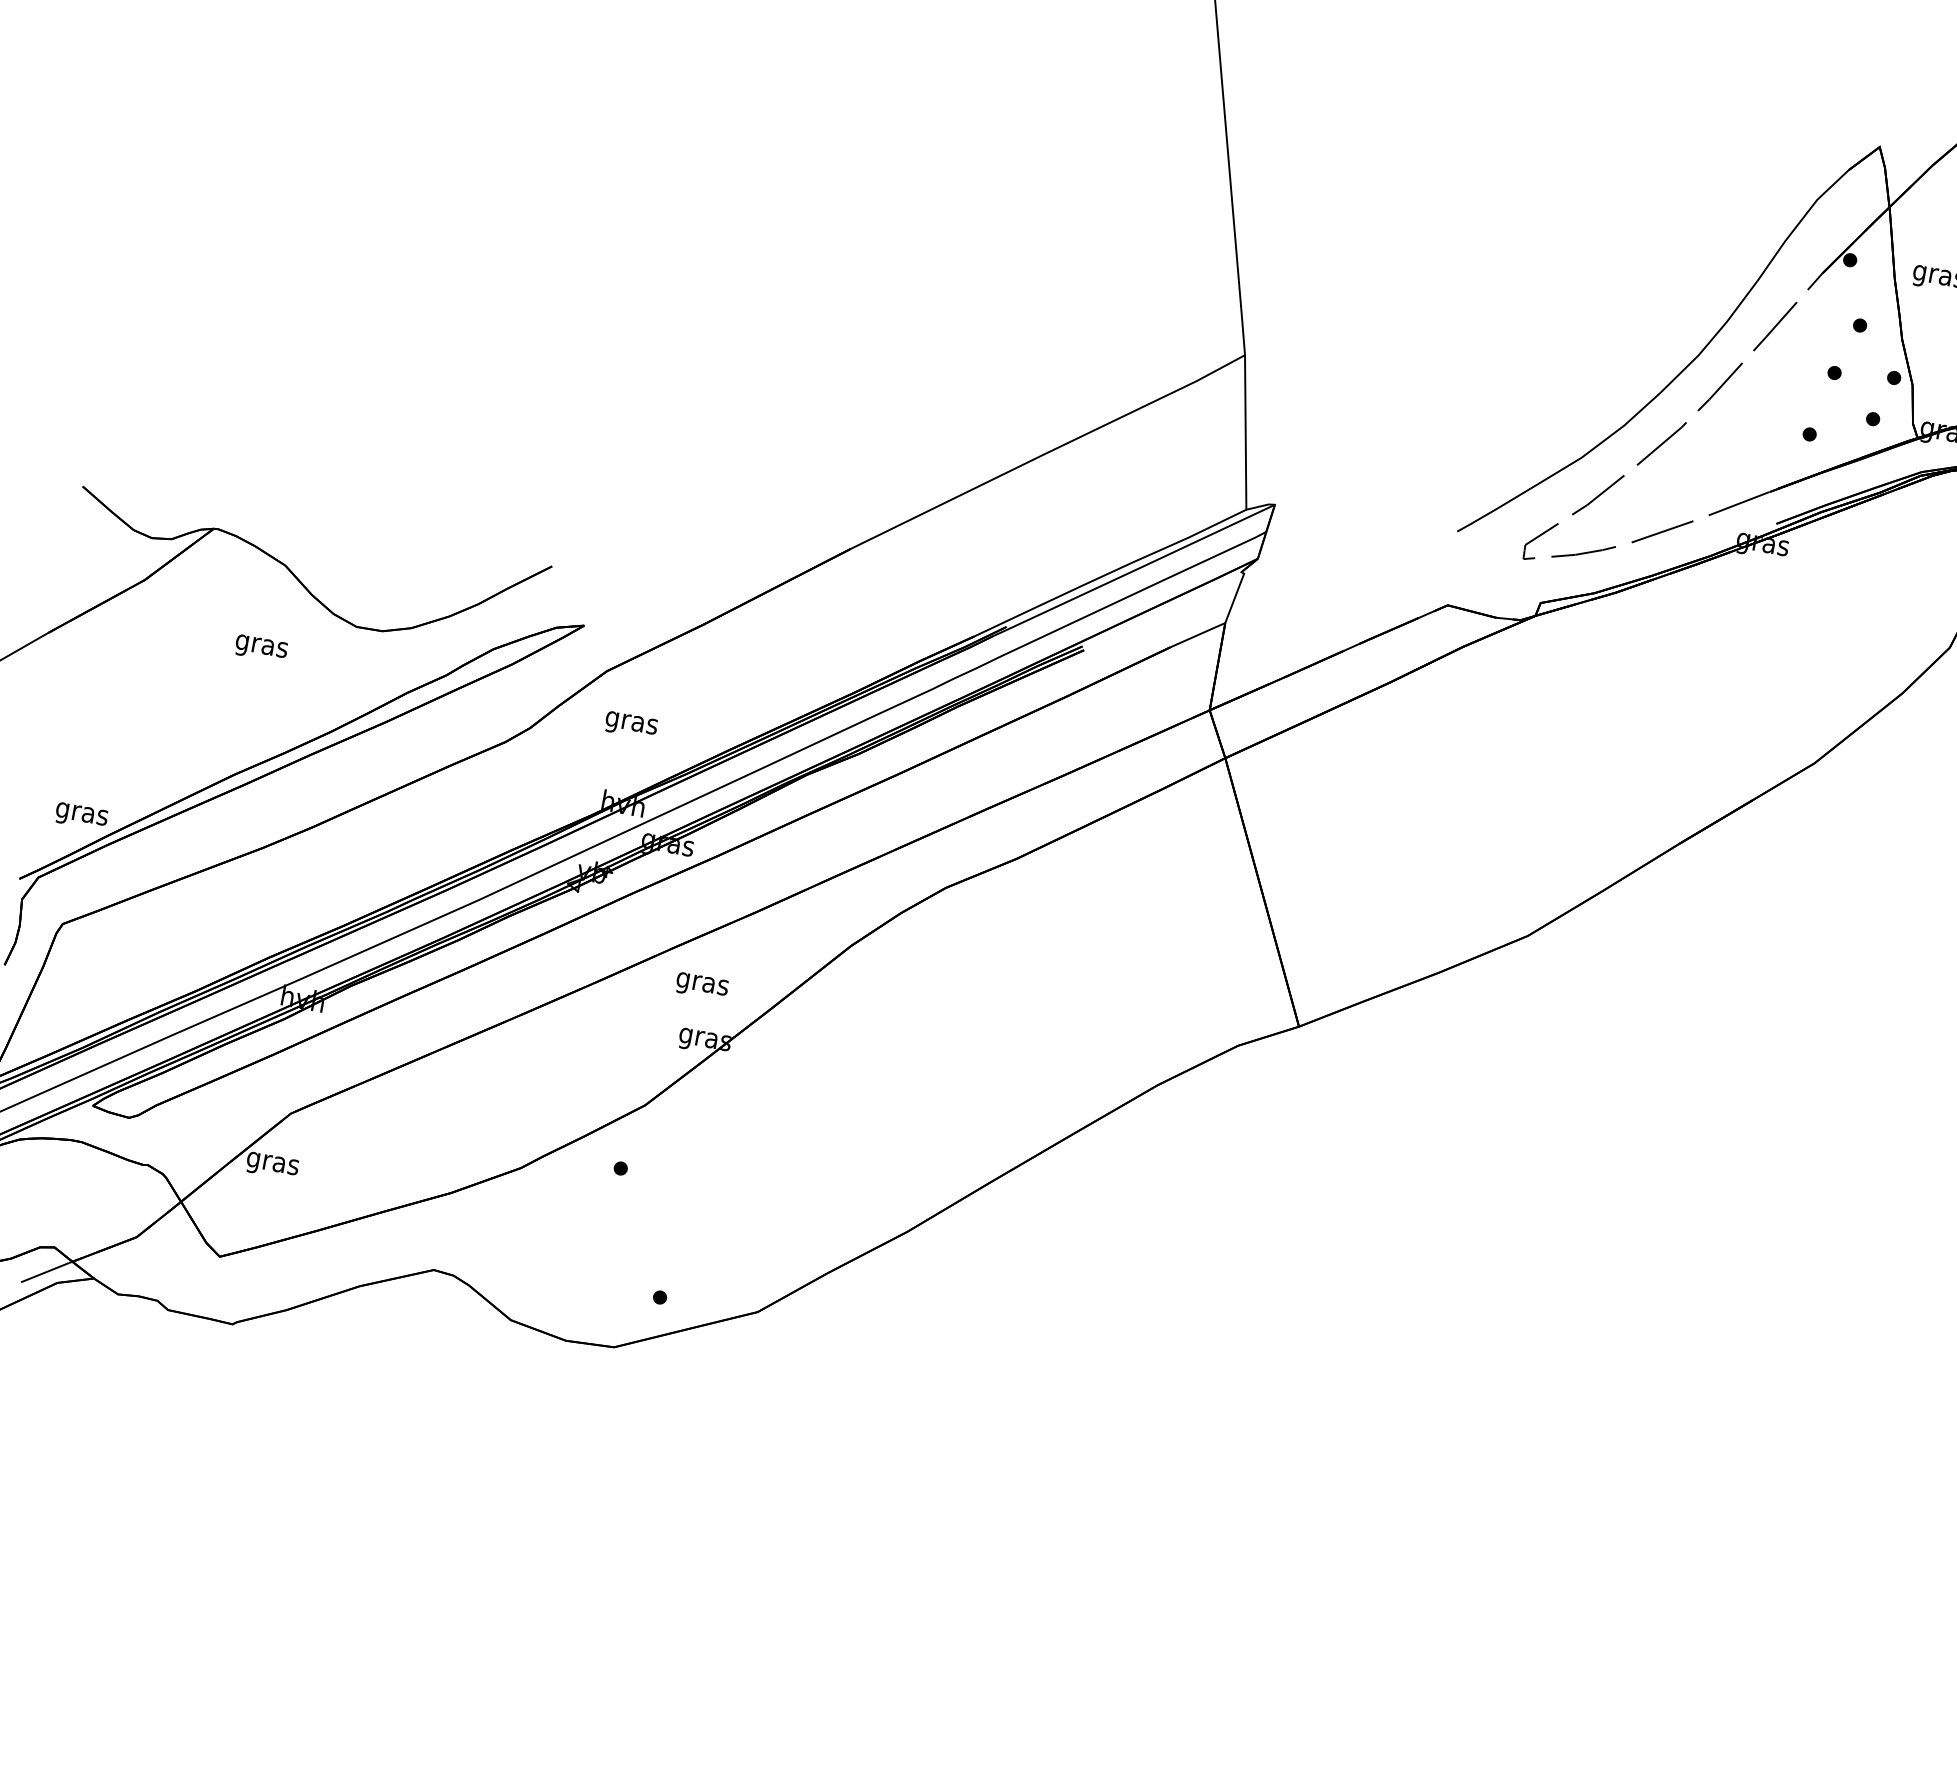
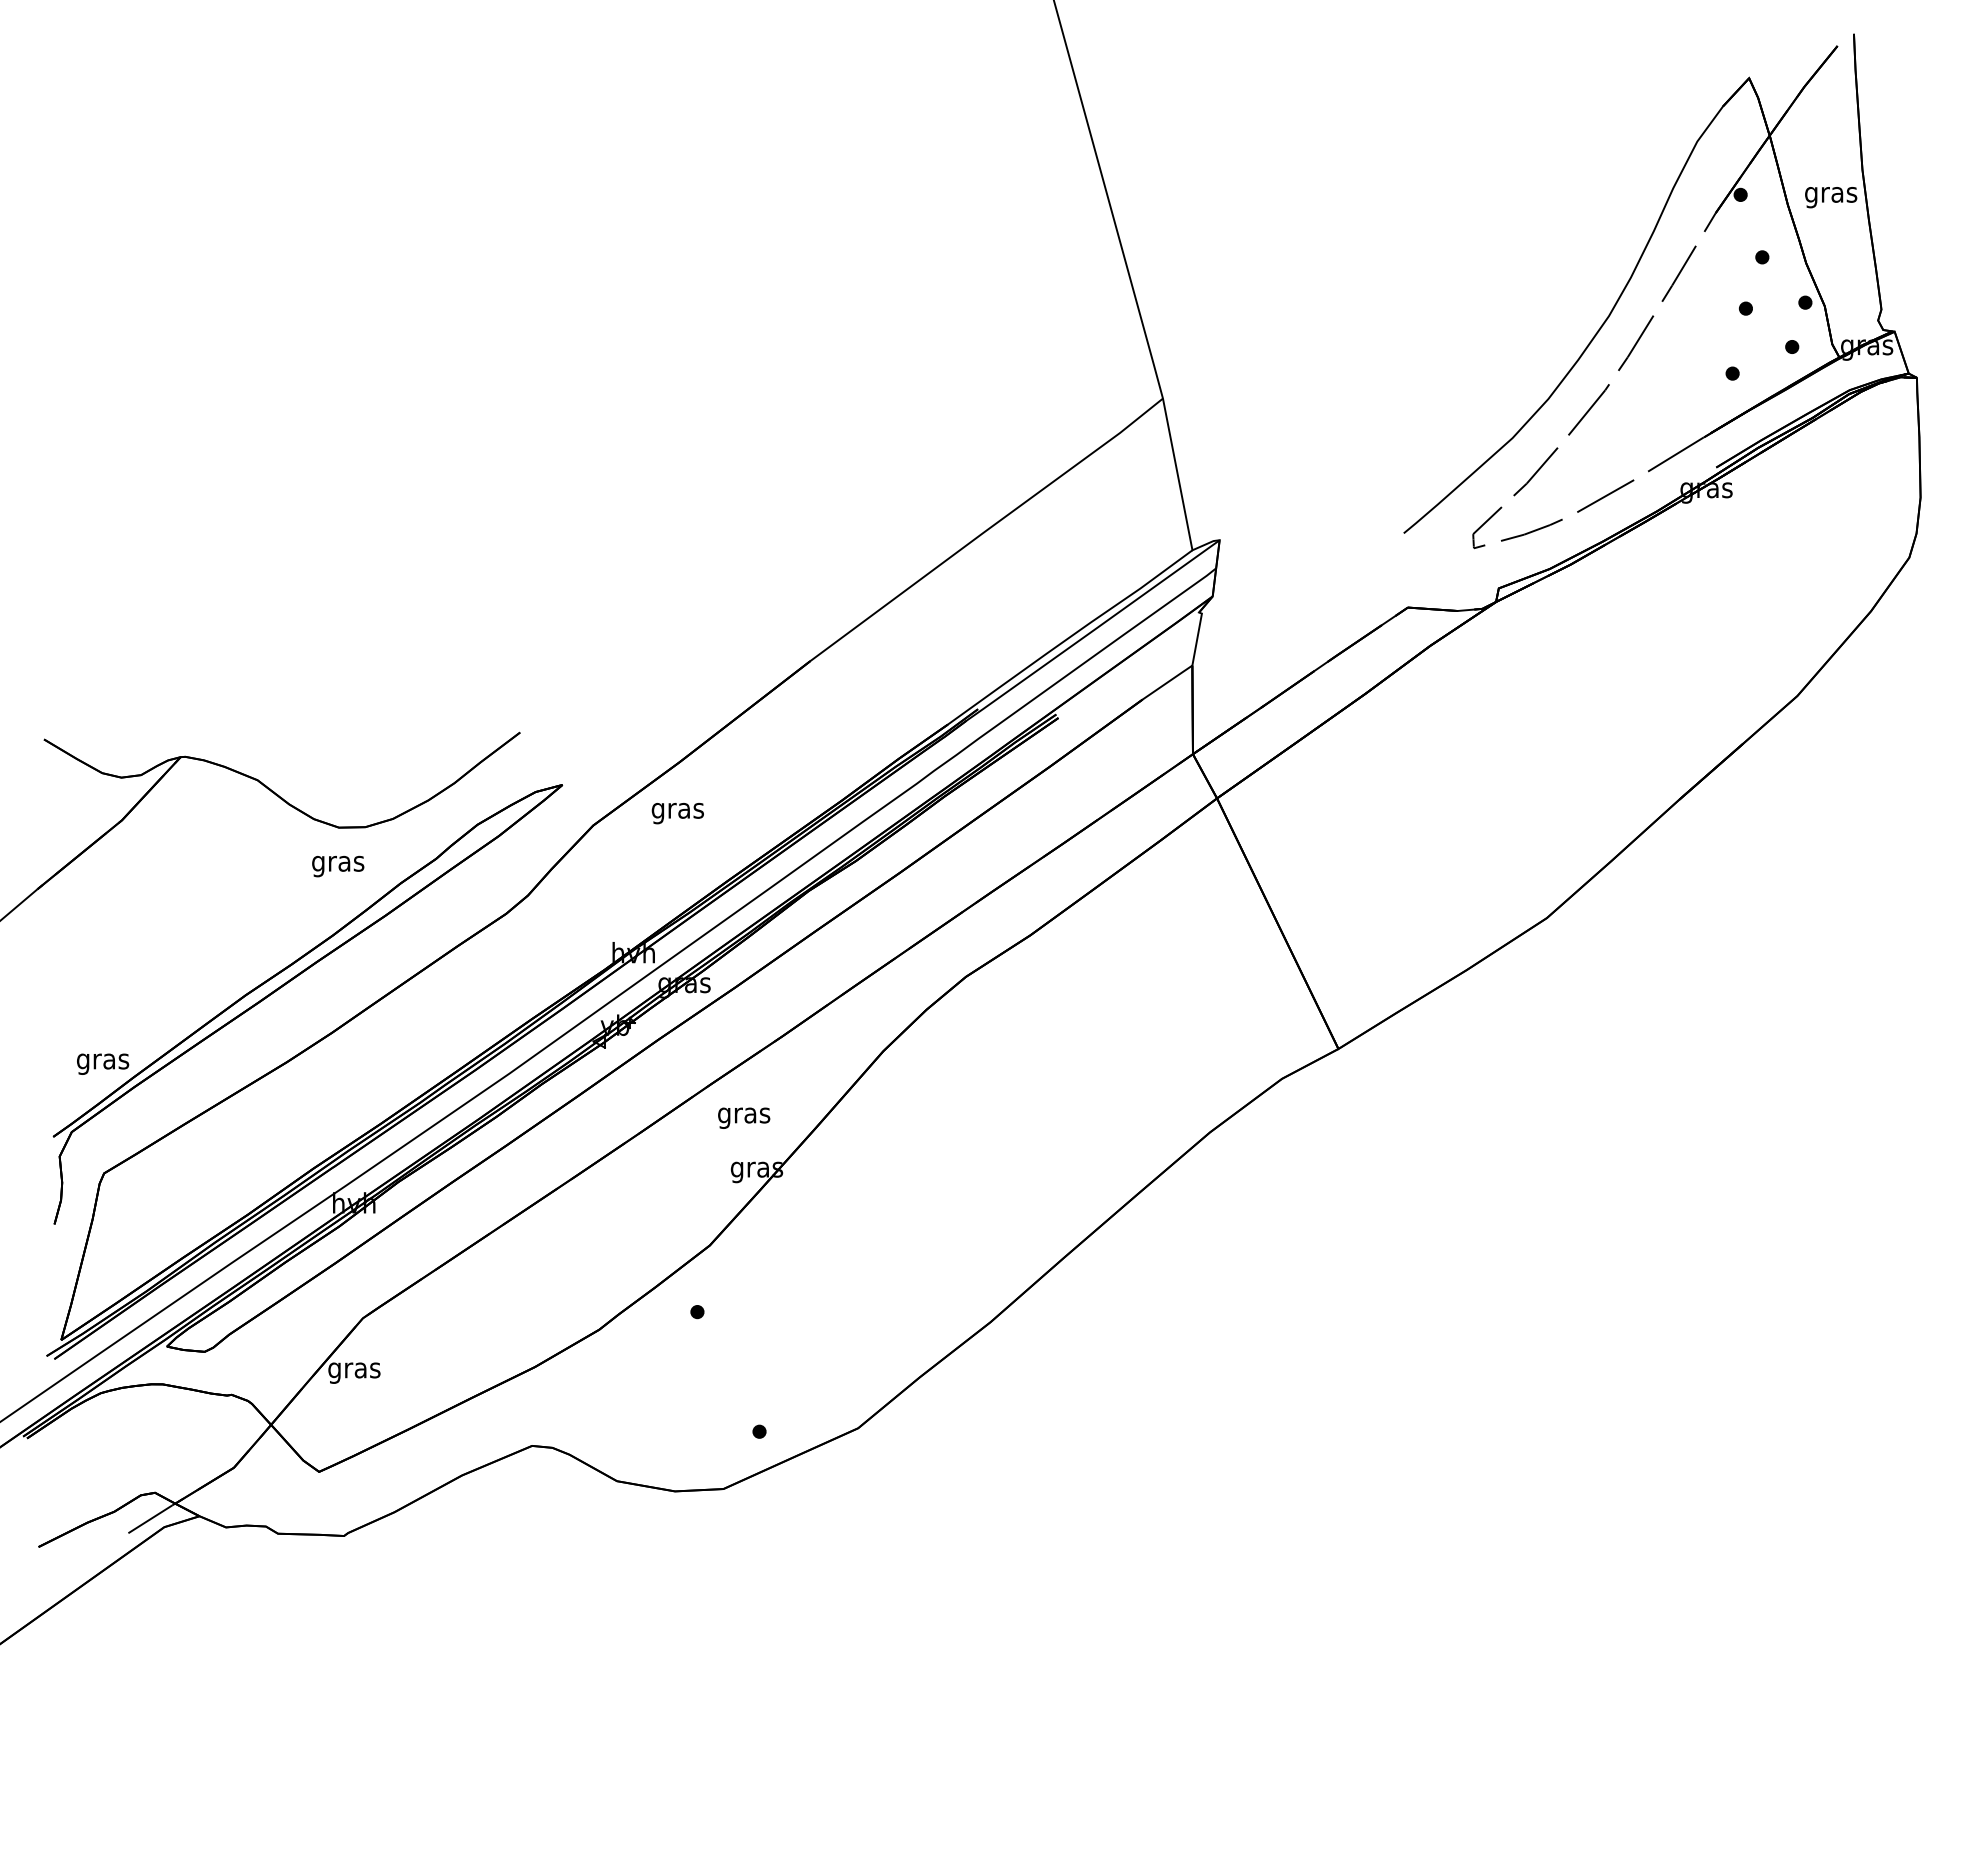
text: (261, 648) -> (338, 866), moved
text: (630, 725) -> (677, 813), moved

